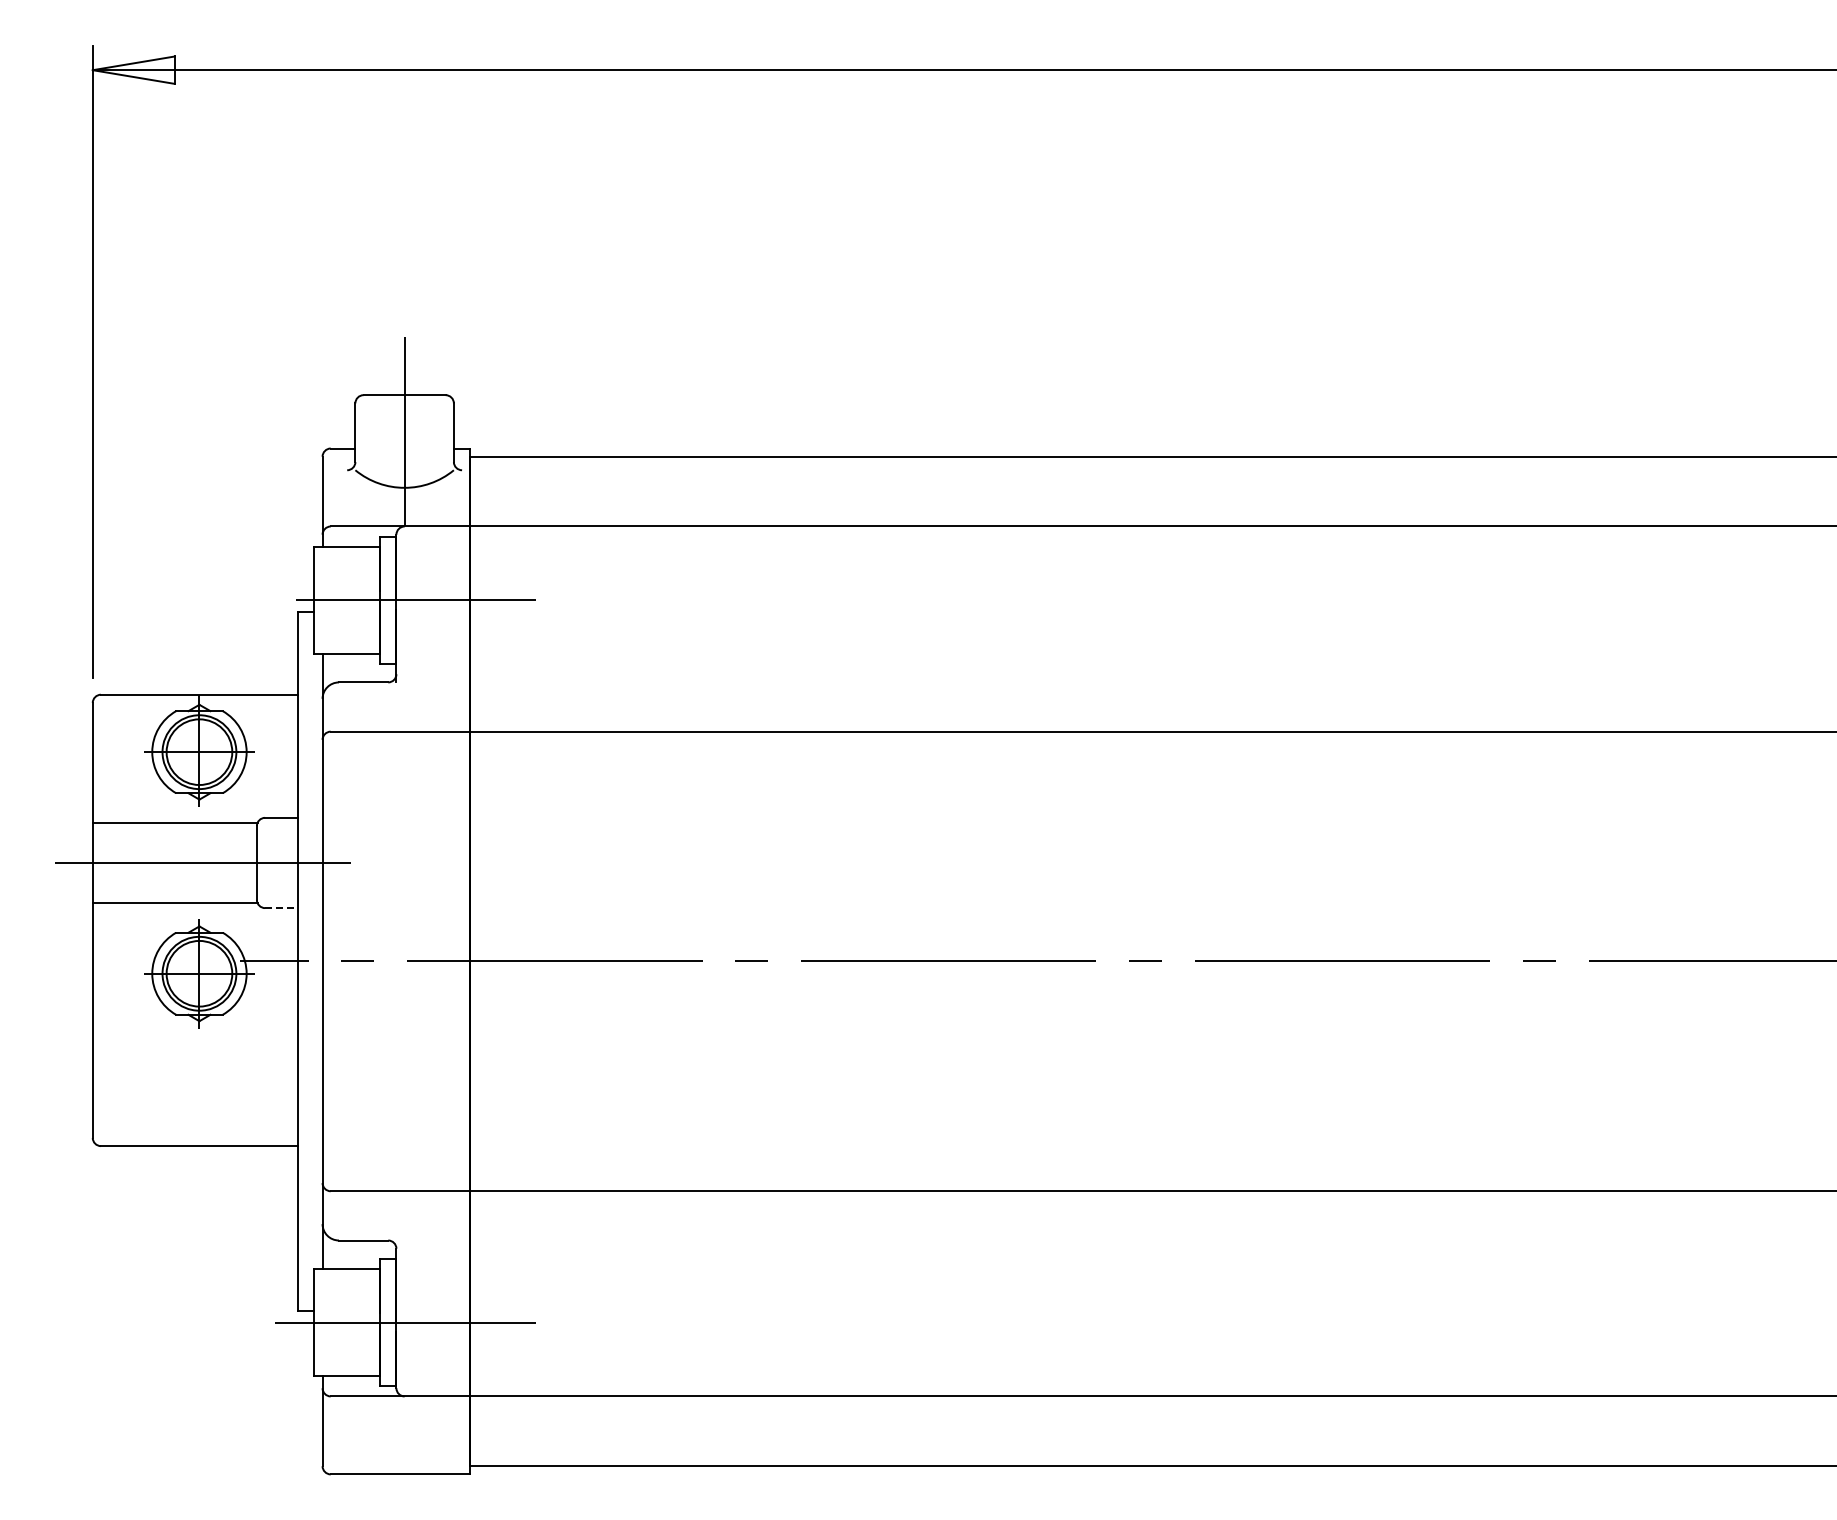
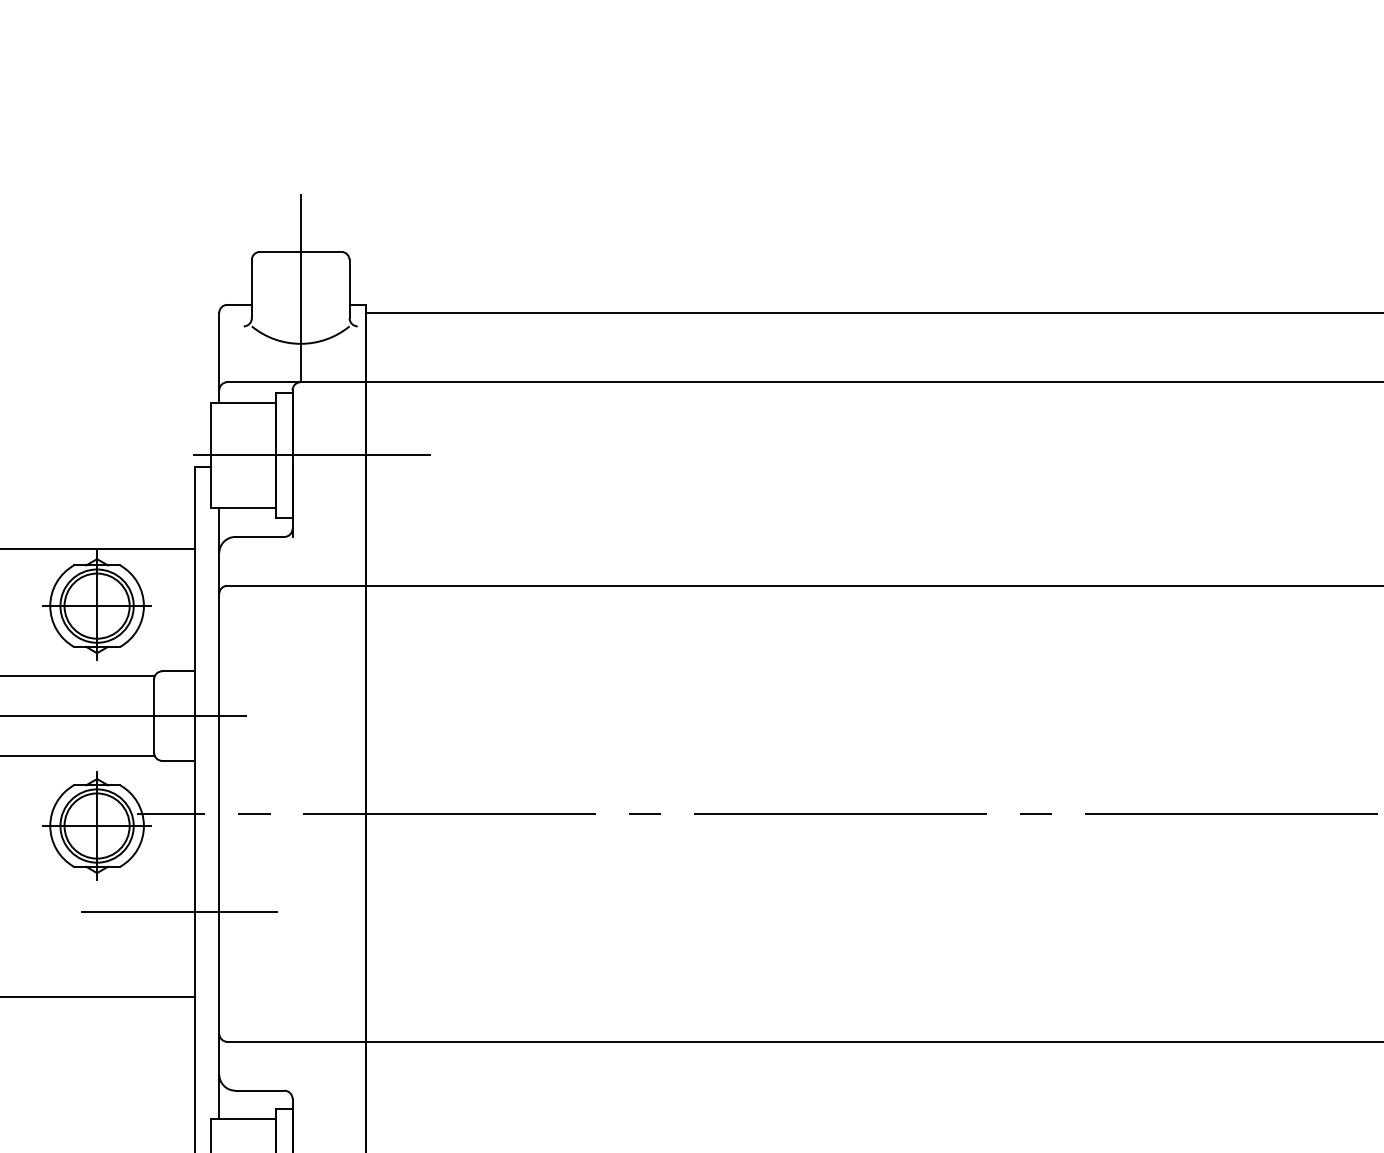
line: (282, 908) -> (179, 761), dashed -> solid
line: (282, 1059) -> (179, 911), added

